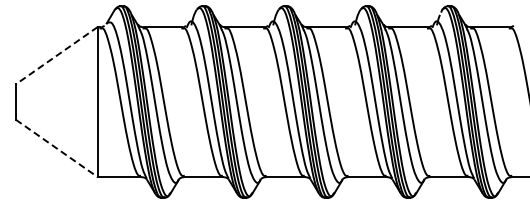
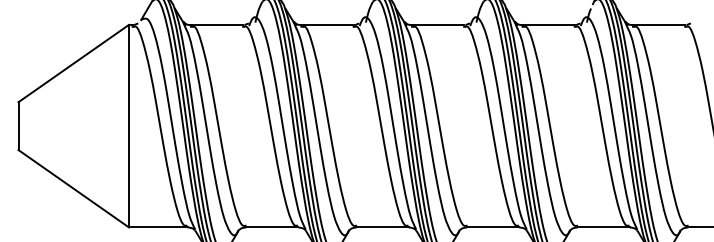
line: (56, 55) -> (73, 63), dashed -> solid
line: (56, 148) -> (73, 188), dashed -> solid

